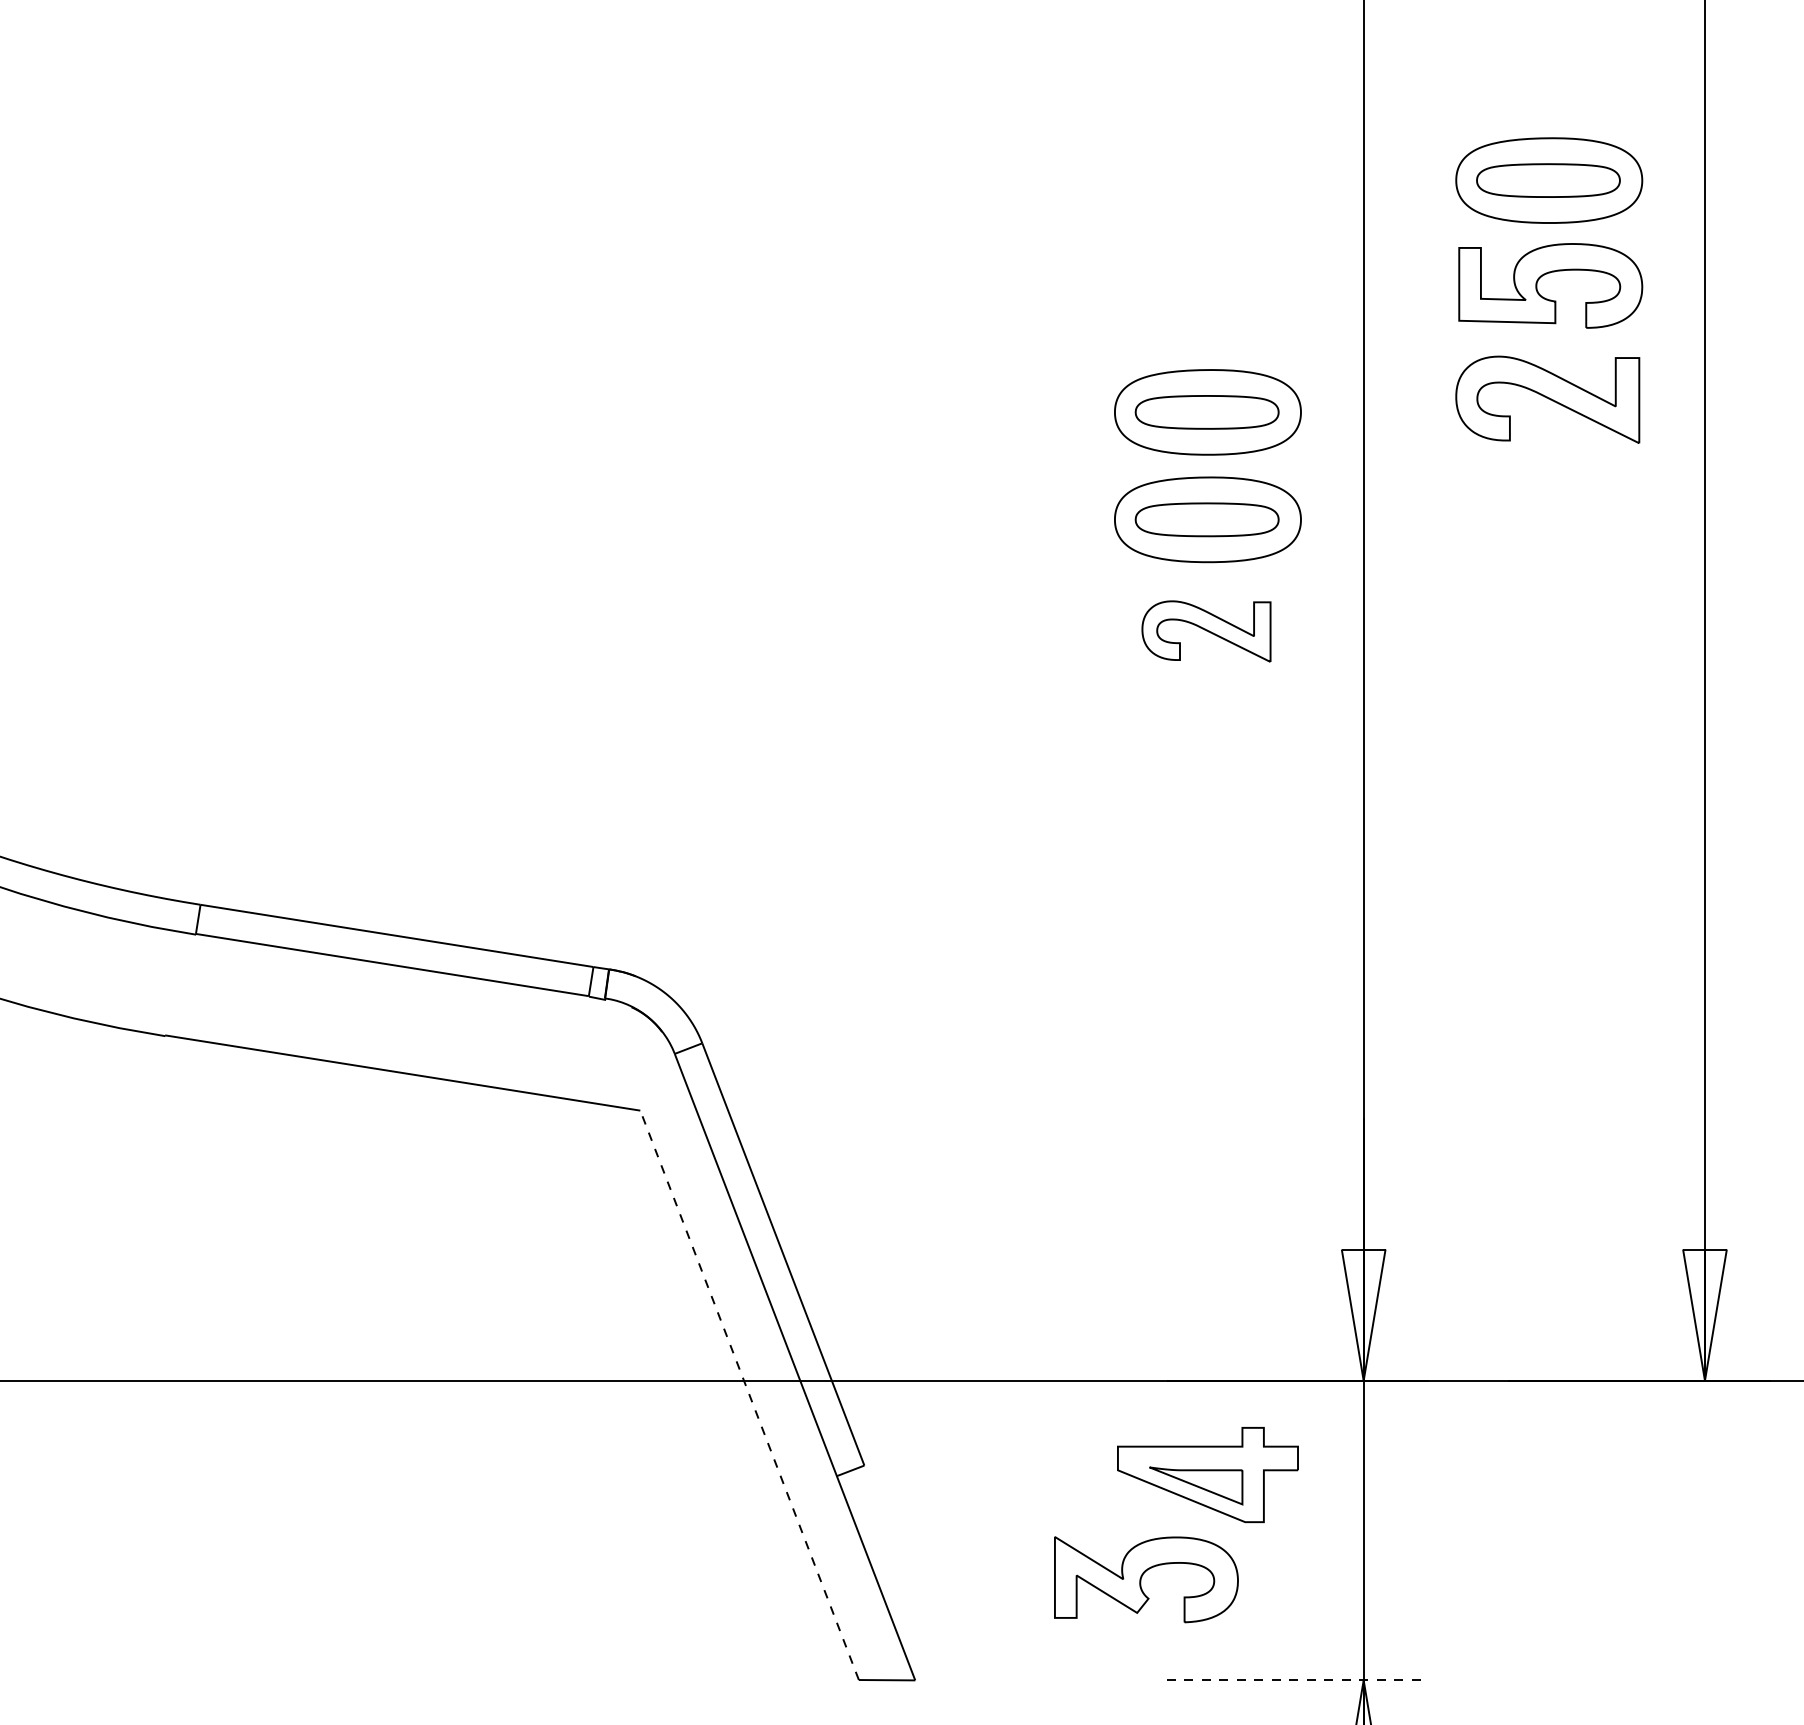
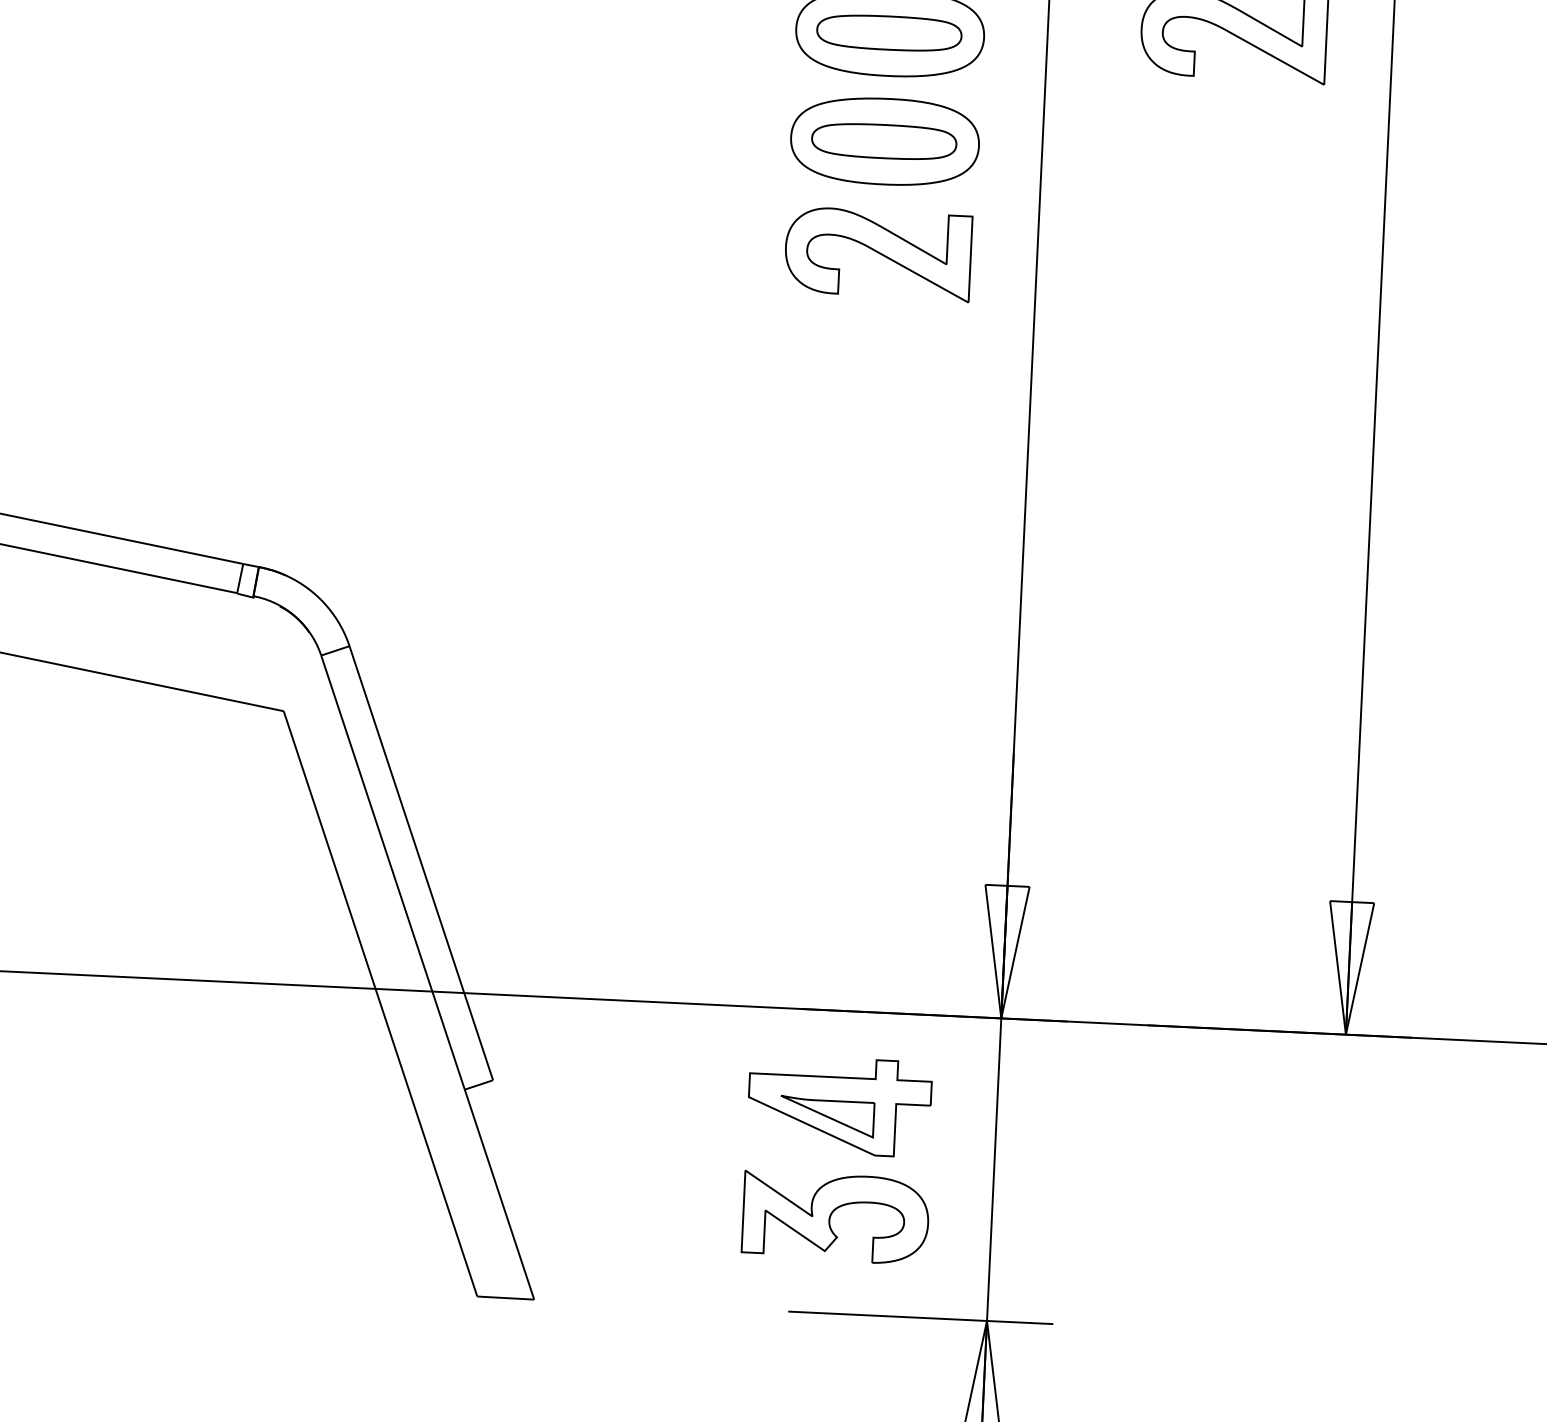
part: (1206, 631) -> (878, 254), size x1.43
line: (749, 1395) -> (380, 1004), dashed -> solid
part: (1146, 1579) -> (835, 1217), moved
line: (1298, 1680) -> (921, 1317), dashed -> solid

